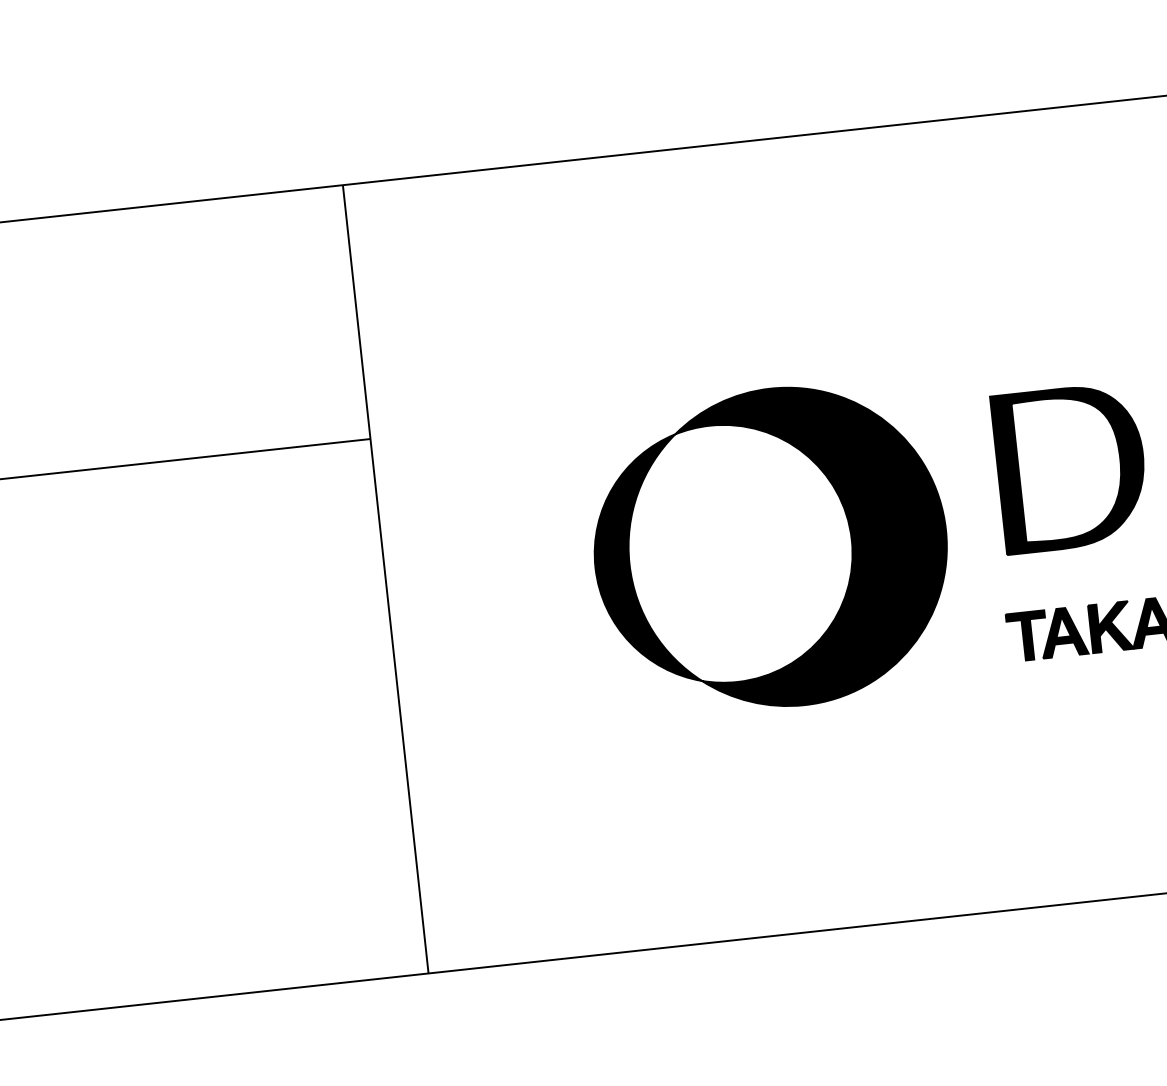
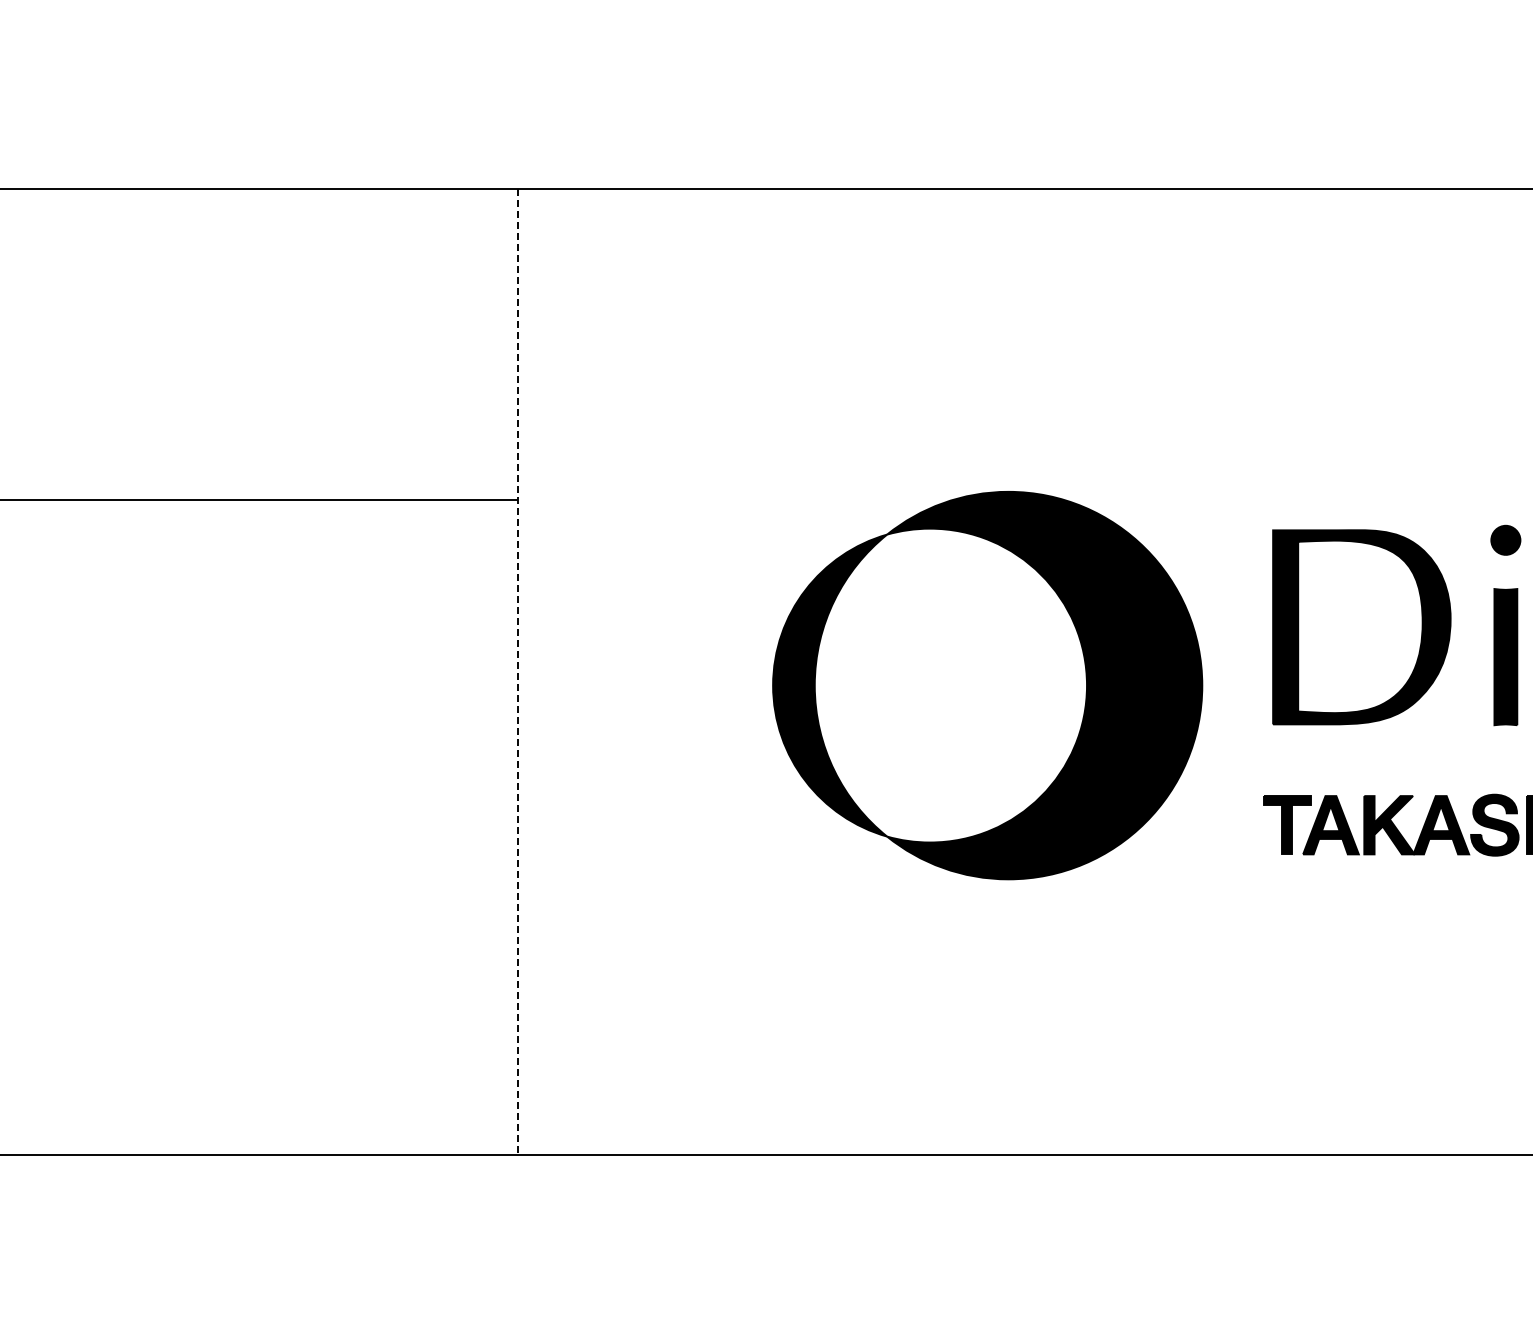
line: (385, 579) -> (517, 672), solid -> dashed

